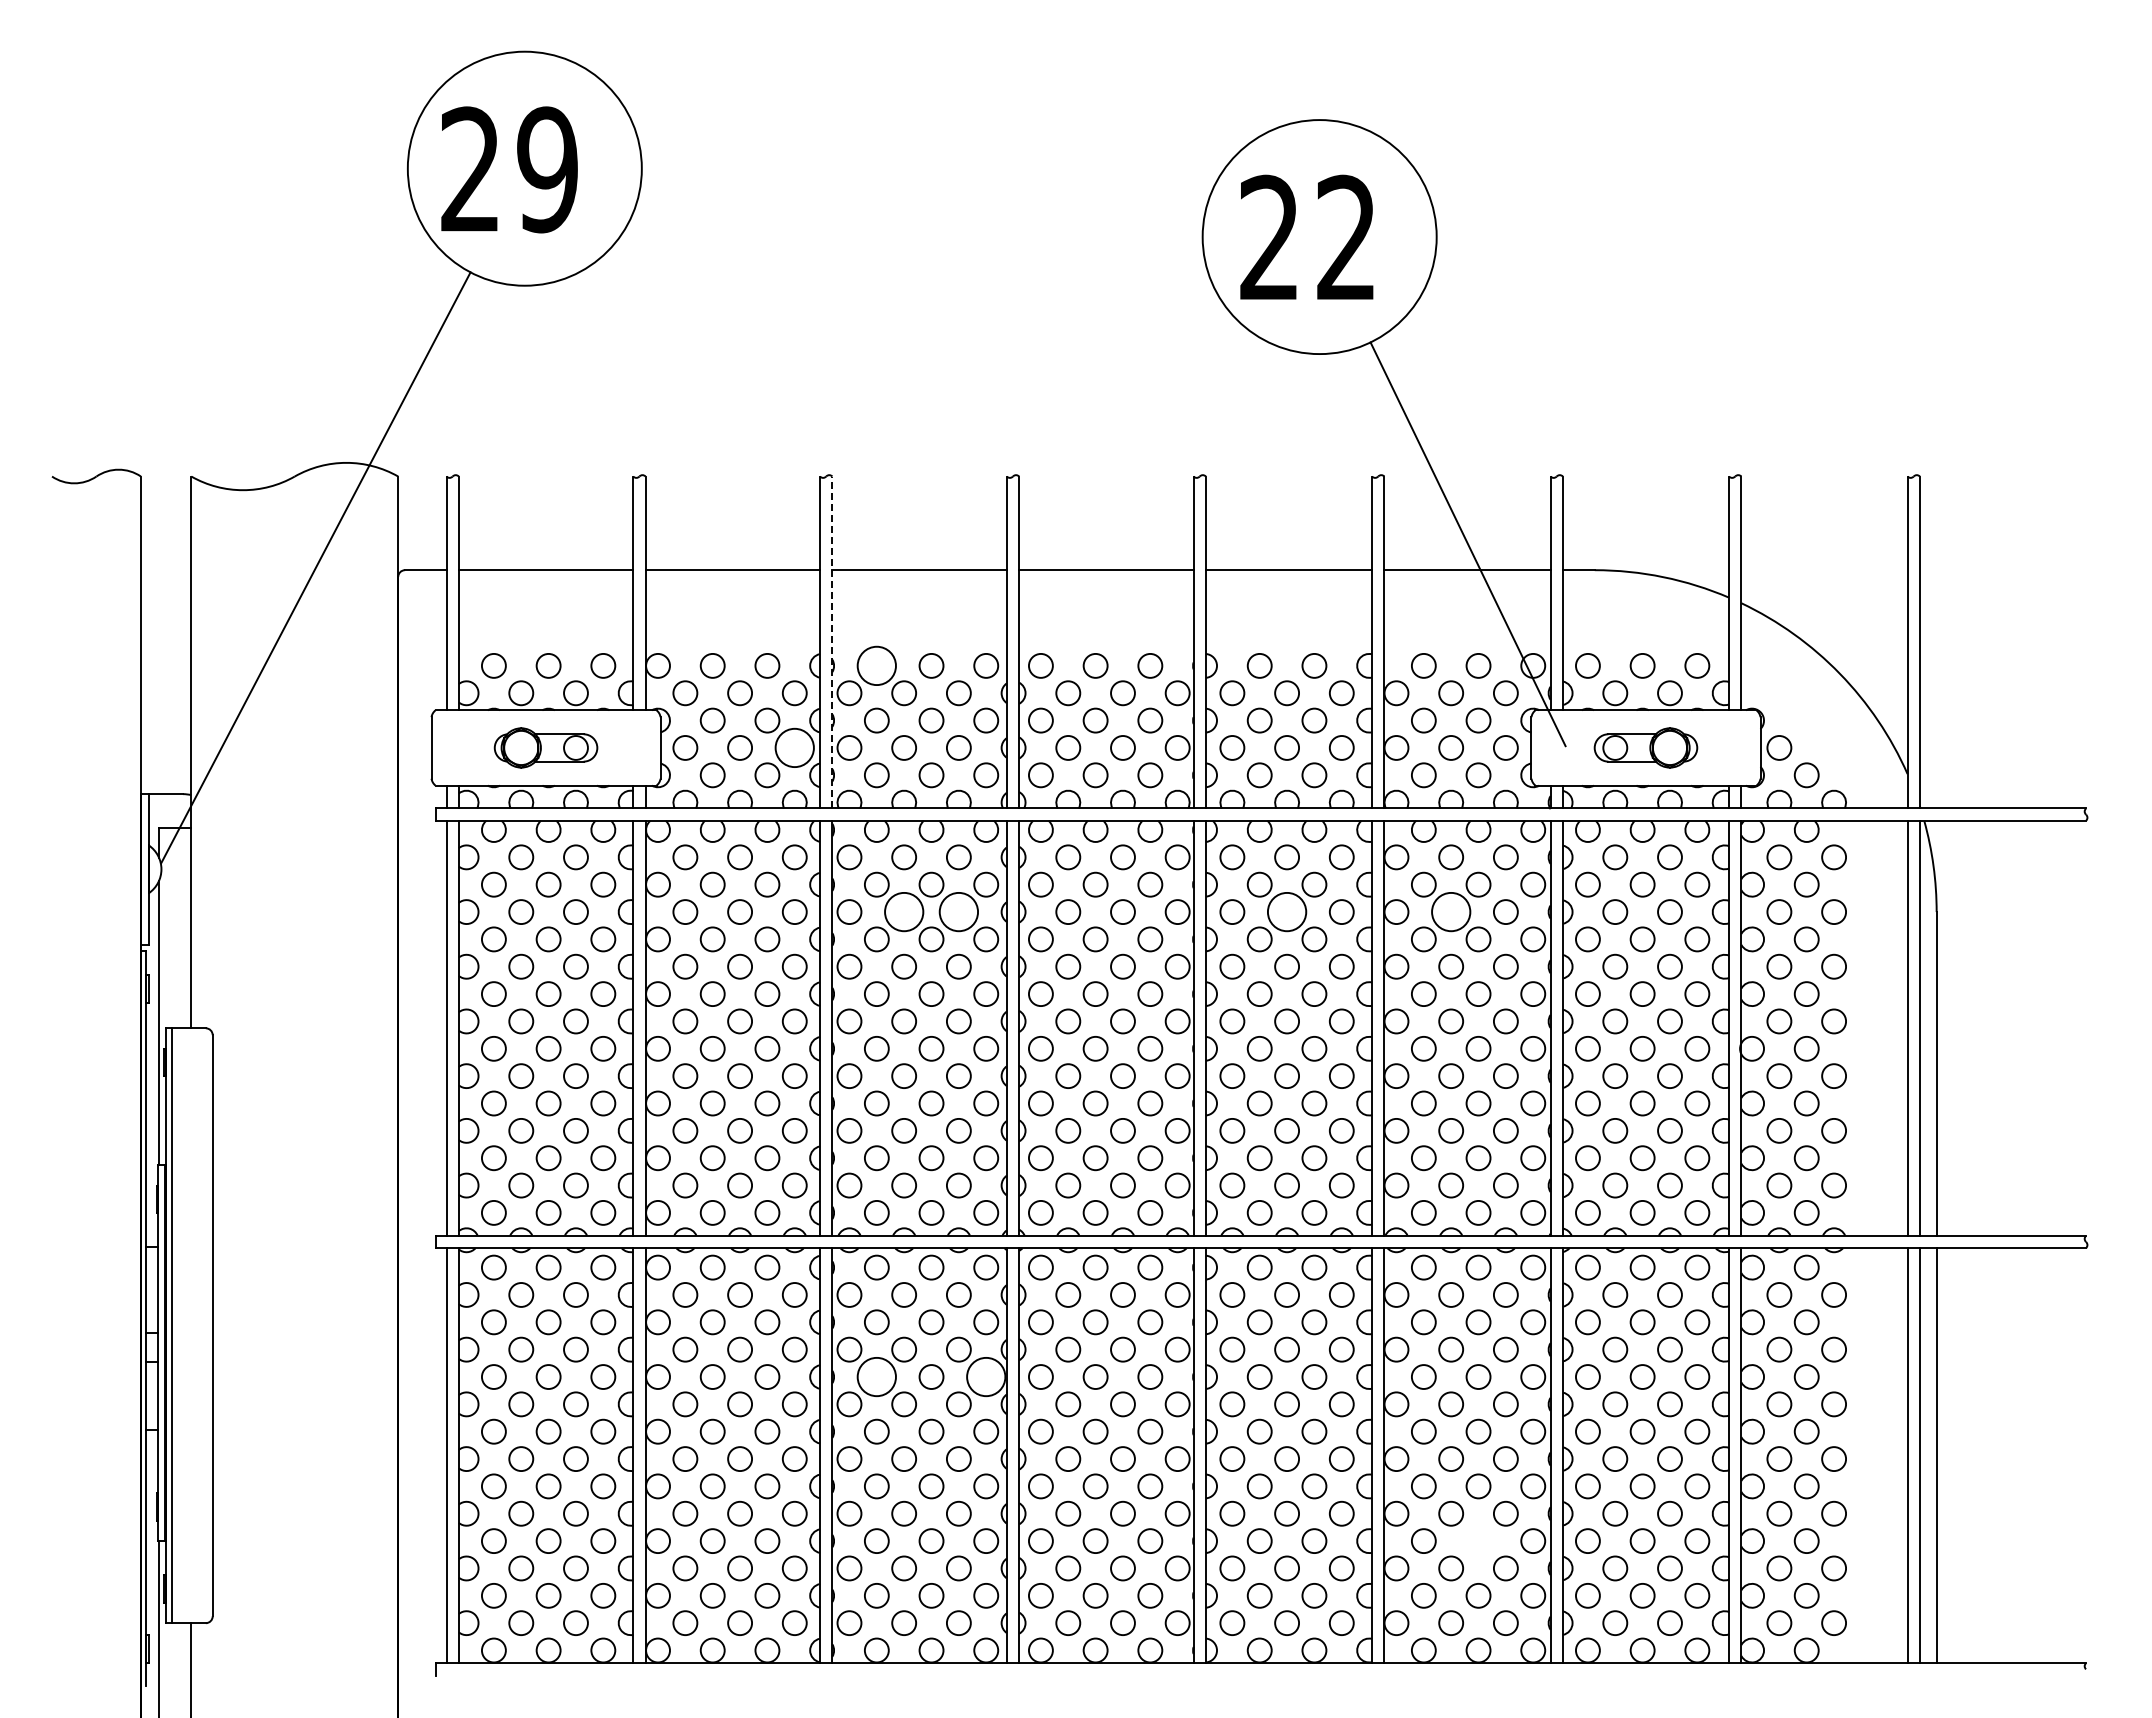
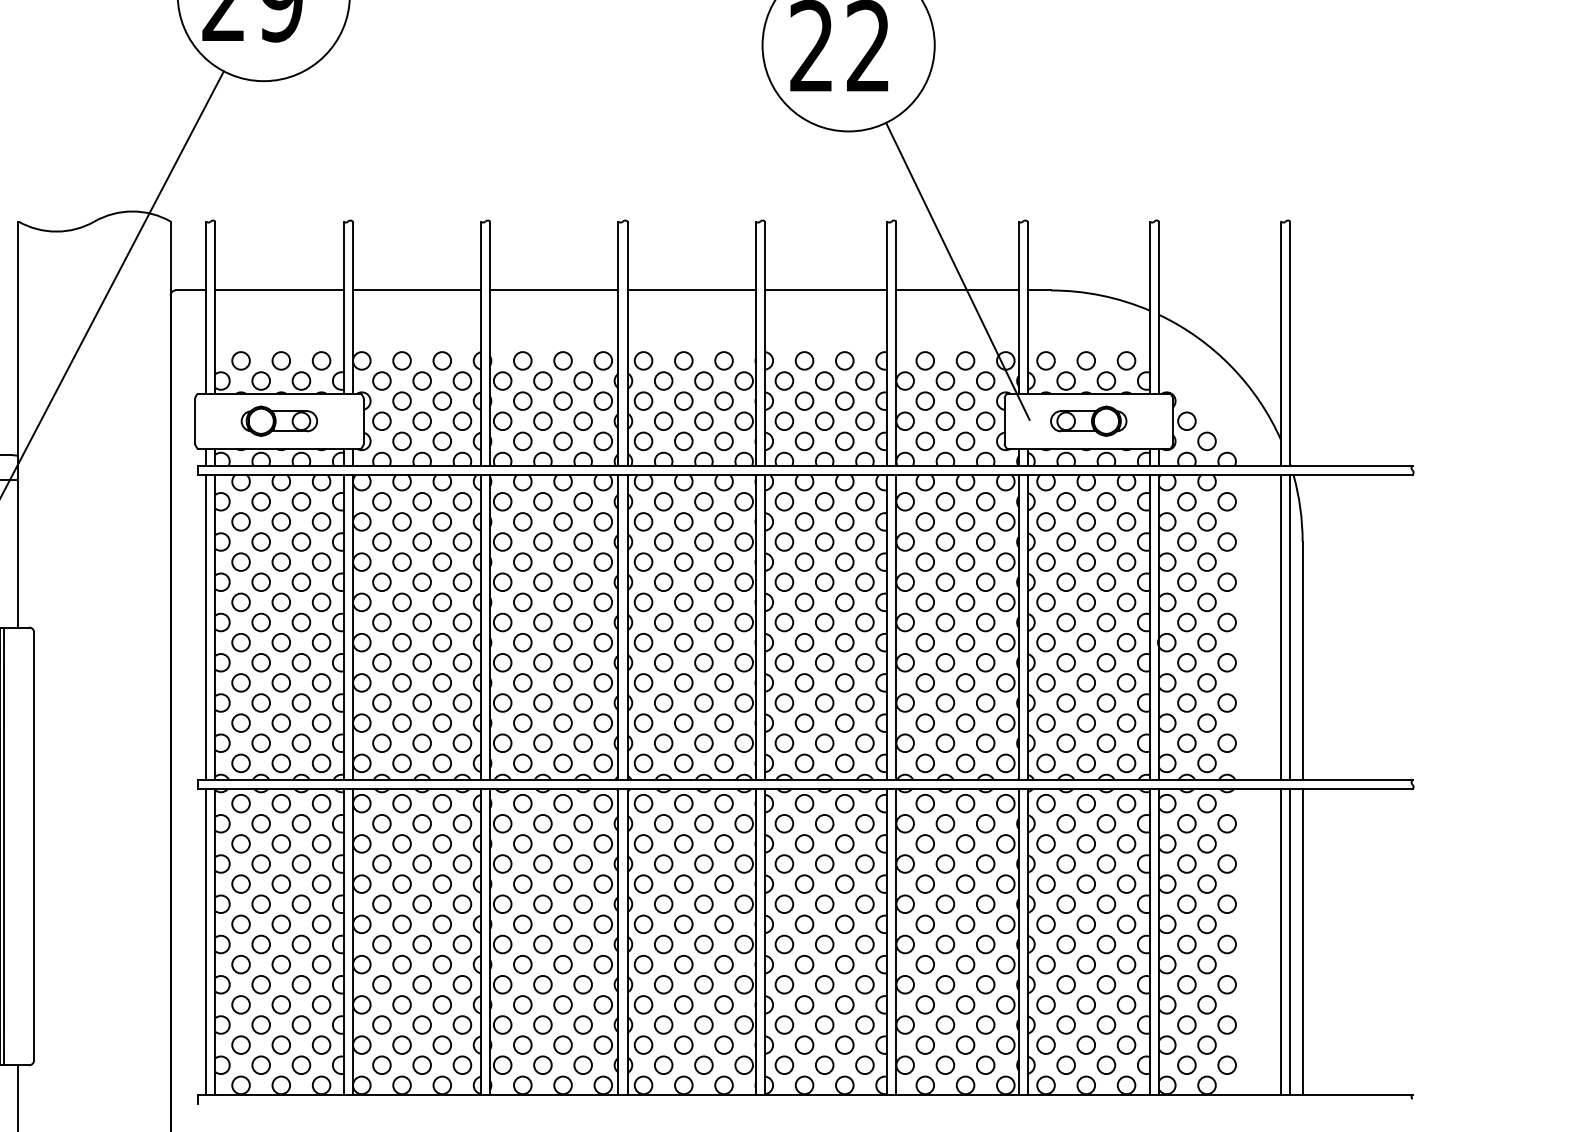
line: (832, 642) -> (490, 343), dashed -> solid
circle: (876, 665) -> (522, 360), size x0.62
circle: (794, 747) -> (462, 420), size x0.62
circle: (904, 912) -> (543, 542), size x0.62
circle: (958, 912) -> (582, 542), size x0.62
circle: (1287, 912) -> (824, 542), size x0.62
circle: (1451, 912) -> (945, 542), size x0.62
circle: (876, 1376) -> (522, 883), size x0.62
circle: (986, 1376) -> (603, 883), size x0.62
circle: (1478, 1540) -> (965, 1004), added

